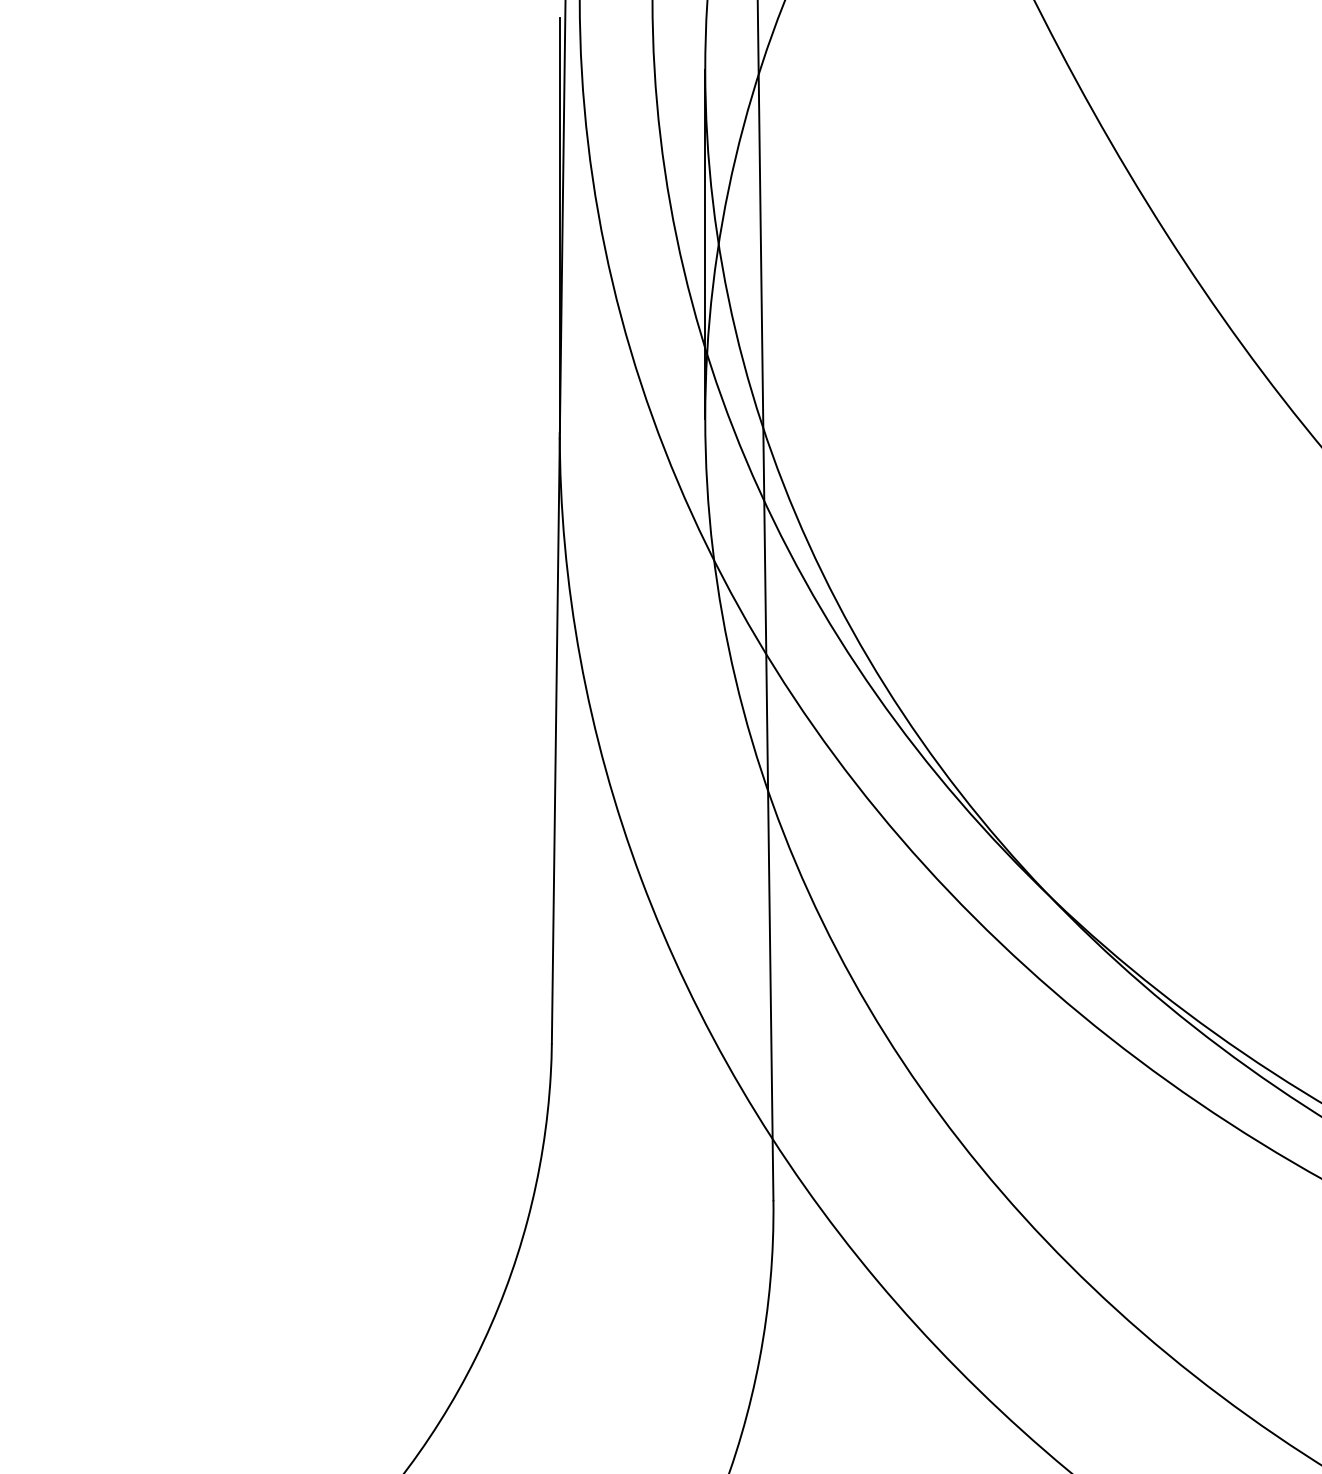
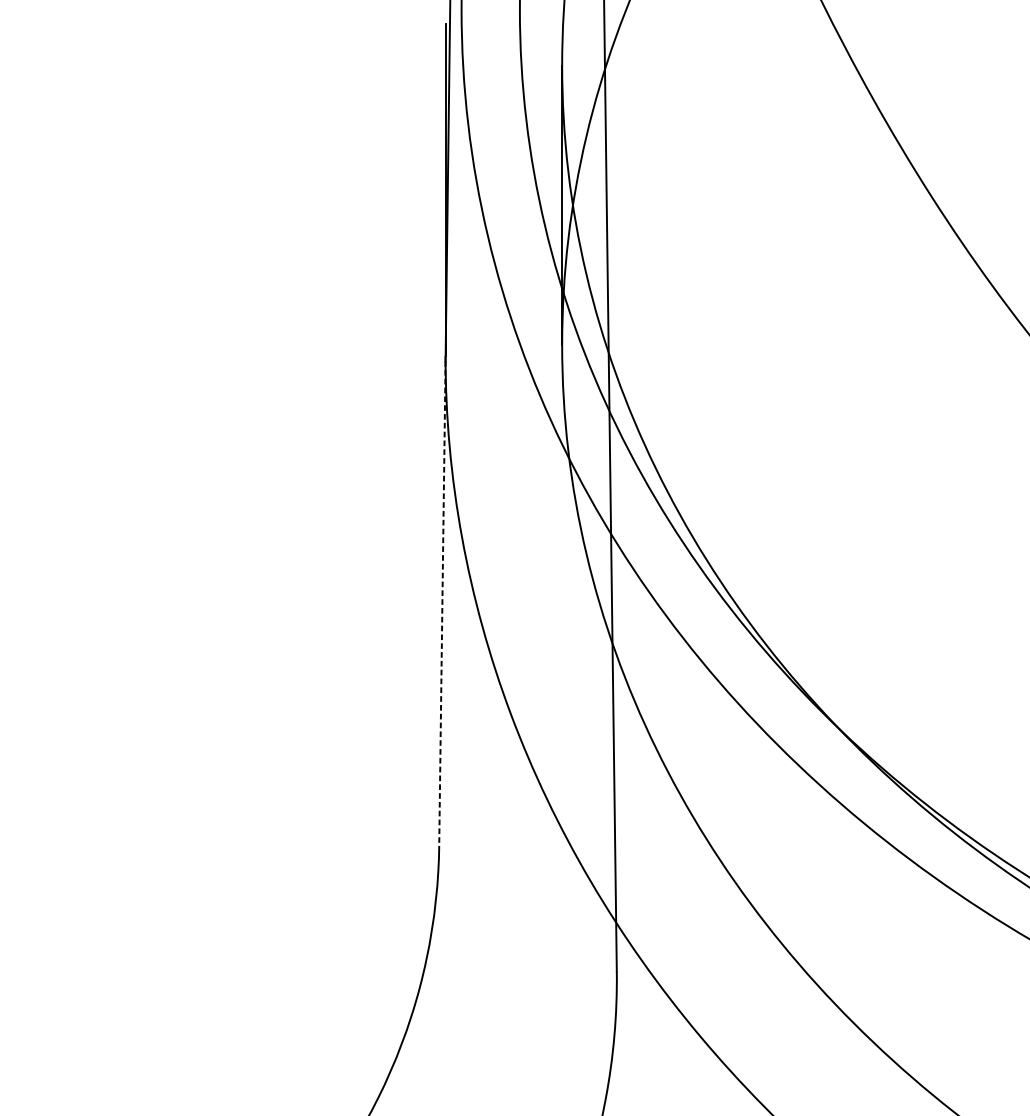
line: (555, 741) -> (442, 603), solid -> dashed

